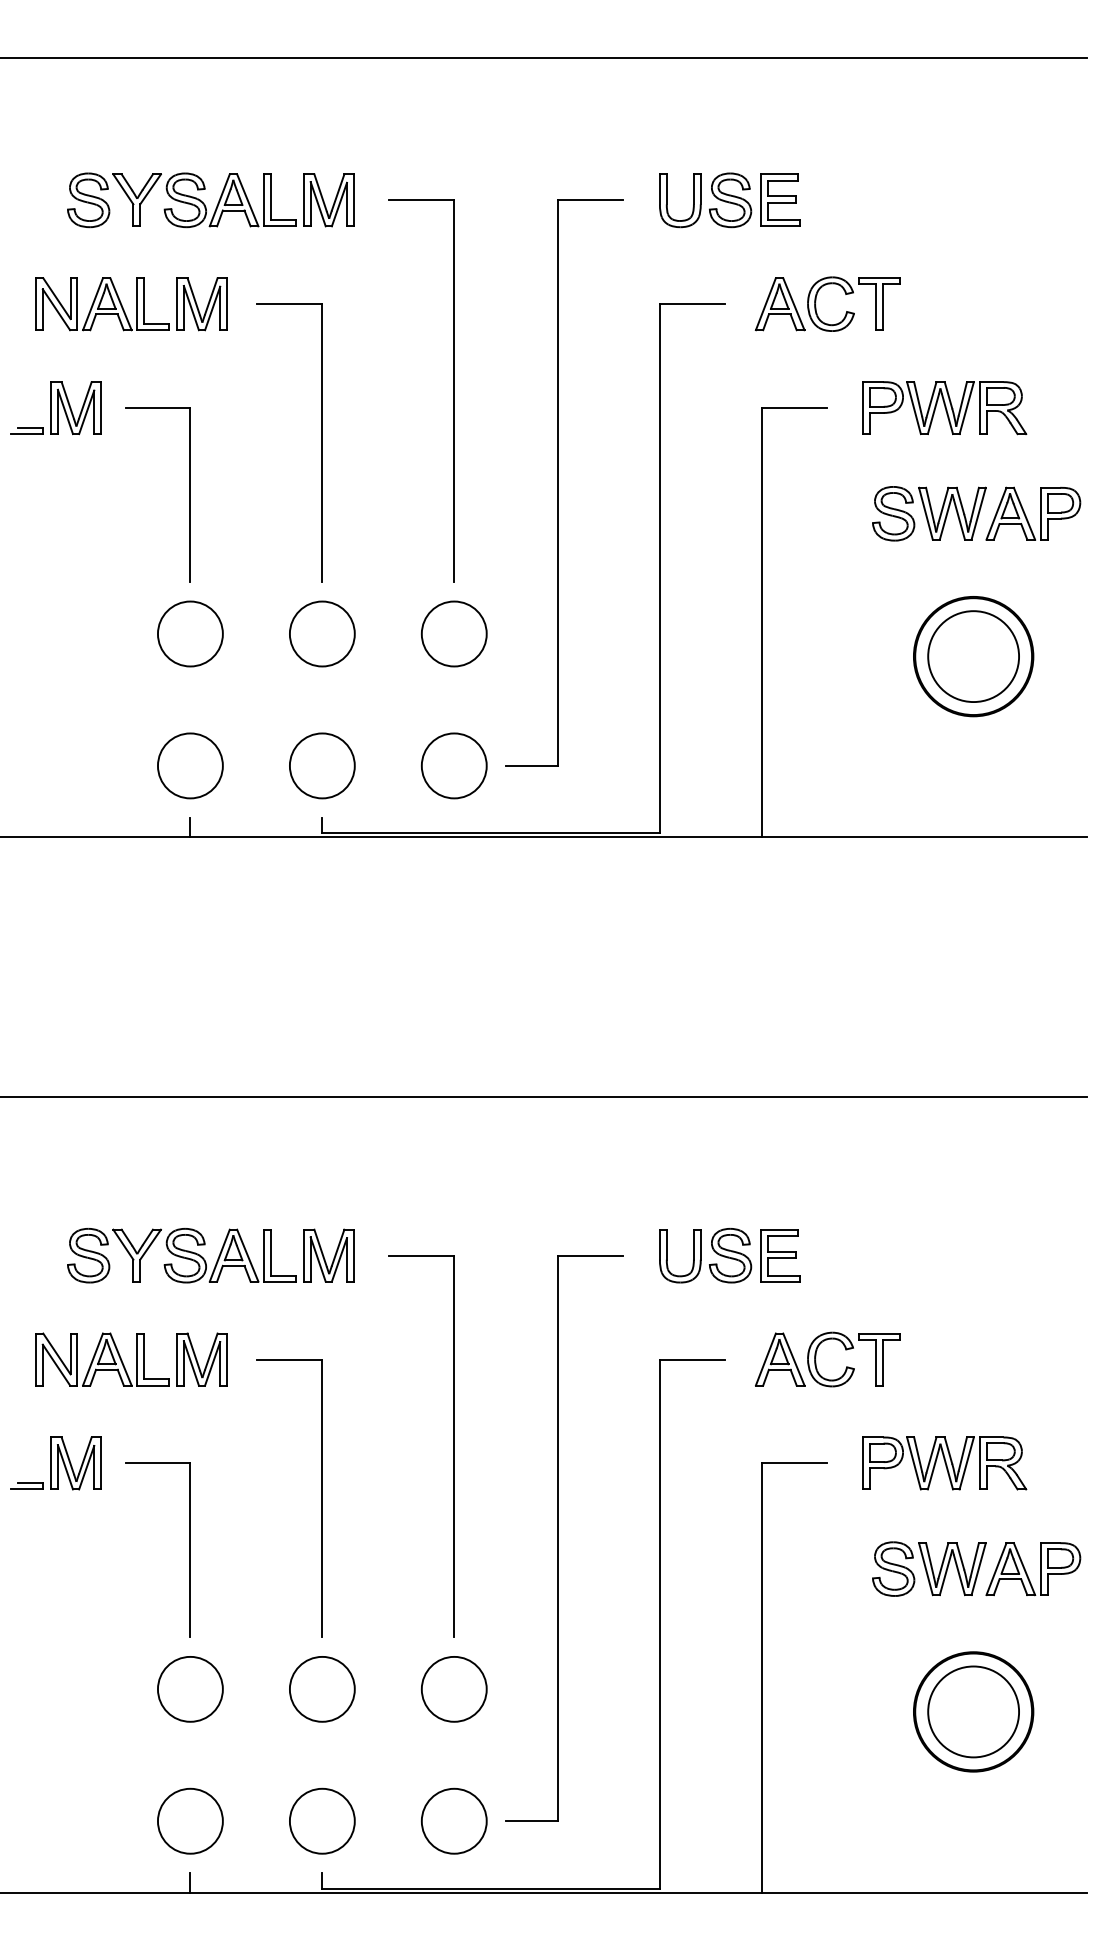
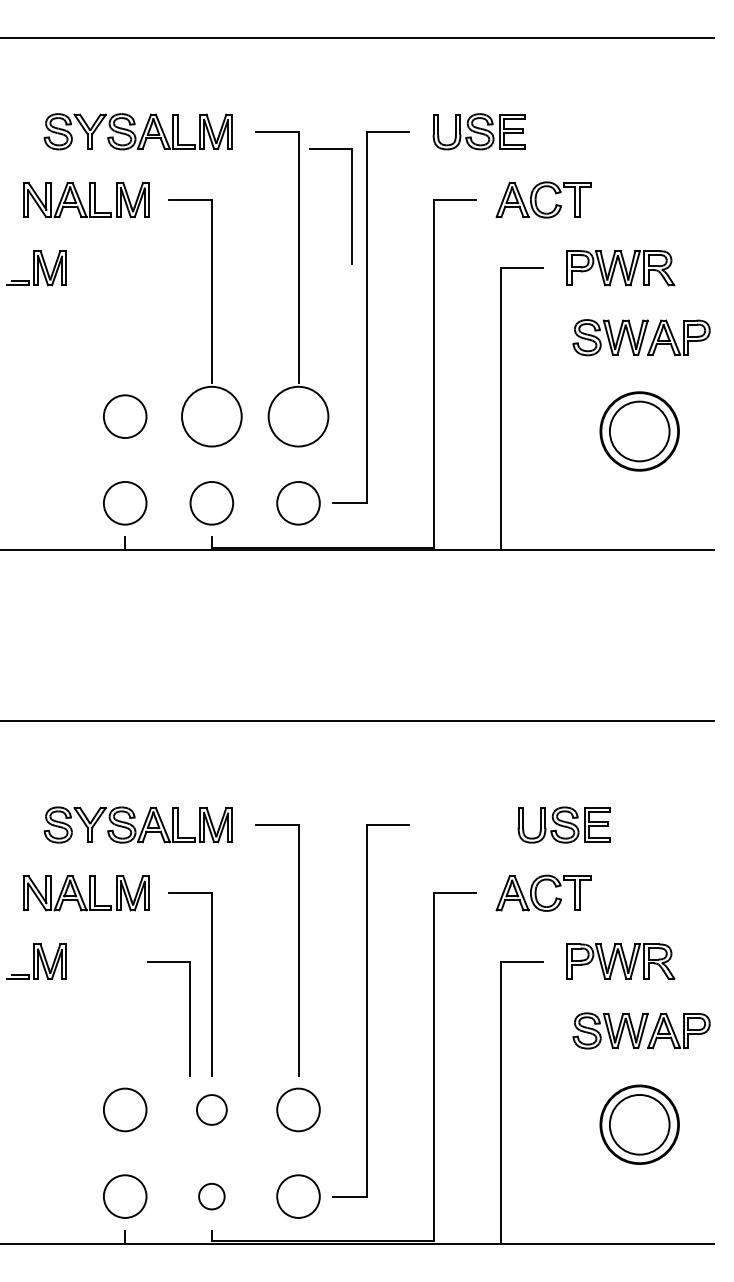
part: (189, 495) -> (351, 206), moved
circle: (321, 633) -> (211, 416), size x1.4
circle: (454, 633) -> (298, 416), size x1.4
part: (728, 1254) -> (563, 824), moved
part: (189, 1550) -> (189, 1018), moved
circle: (321, 1688) -> (211, 1109), size x0.7
circle: (321, 1821) -> (211, 1196), size x0.6

